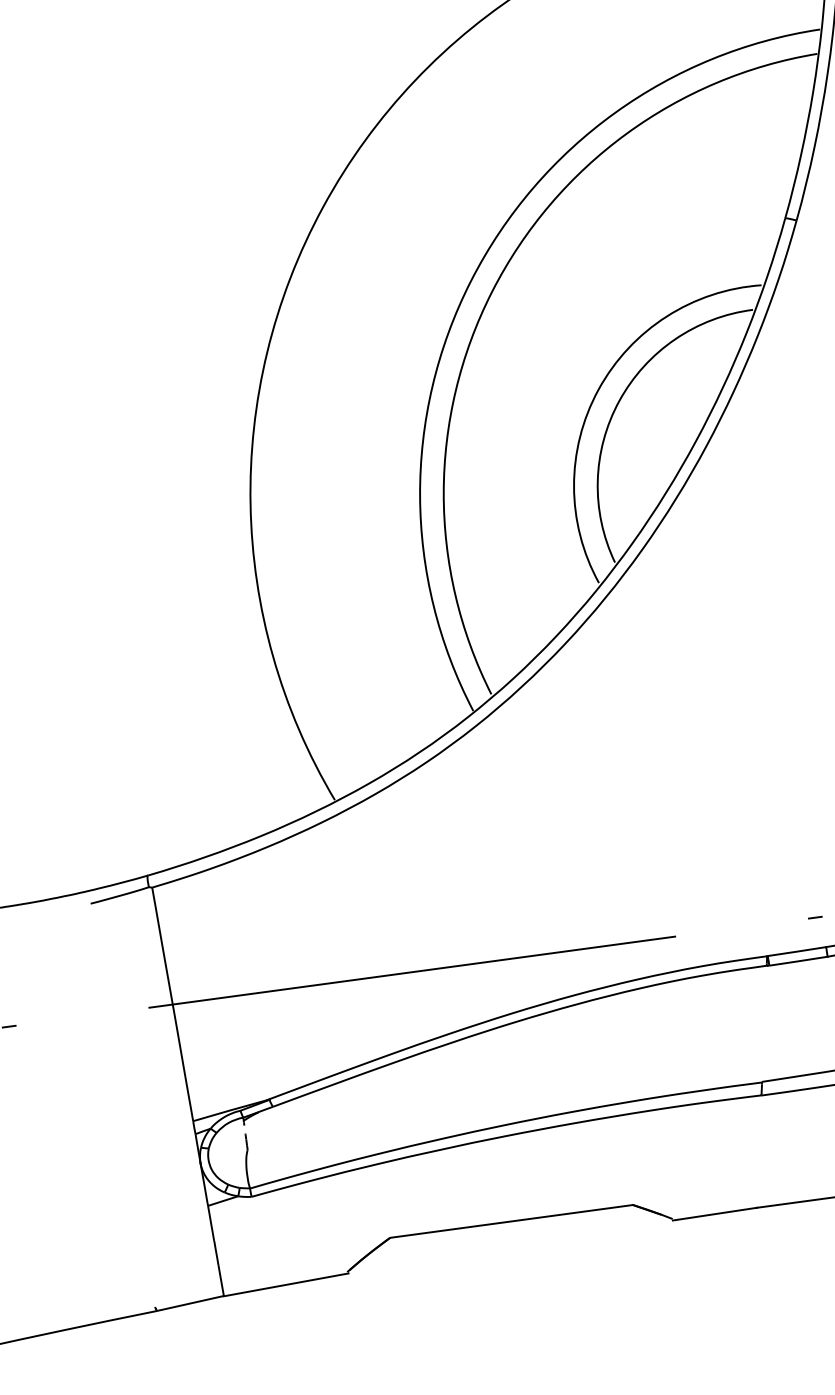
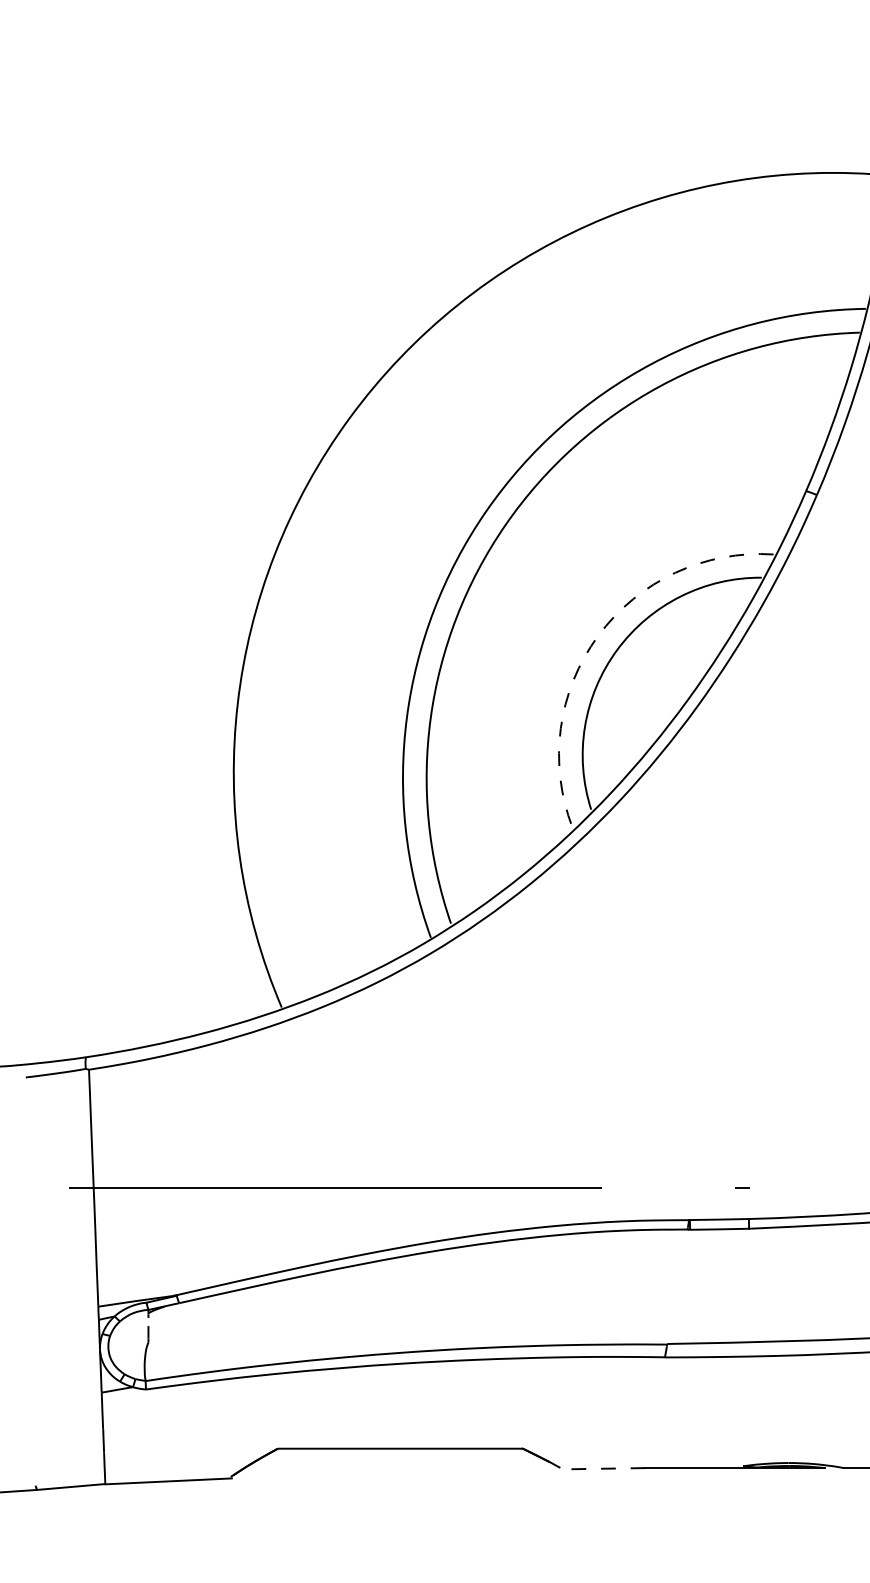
arc: (599, 390) -> (598, 636), solid -> dashed
line: (714, 1213) -> (602, 1468), solid -> dashed

